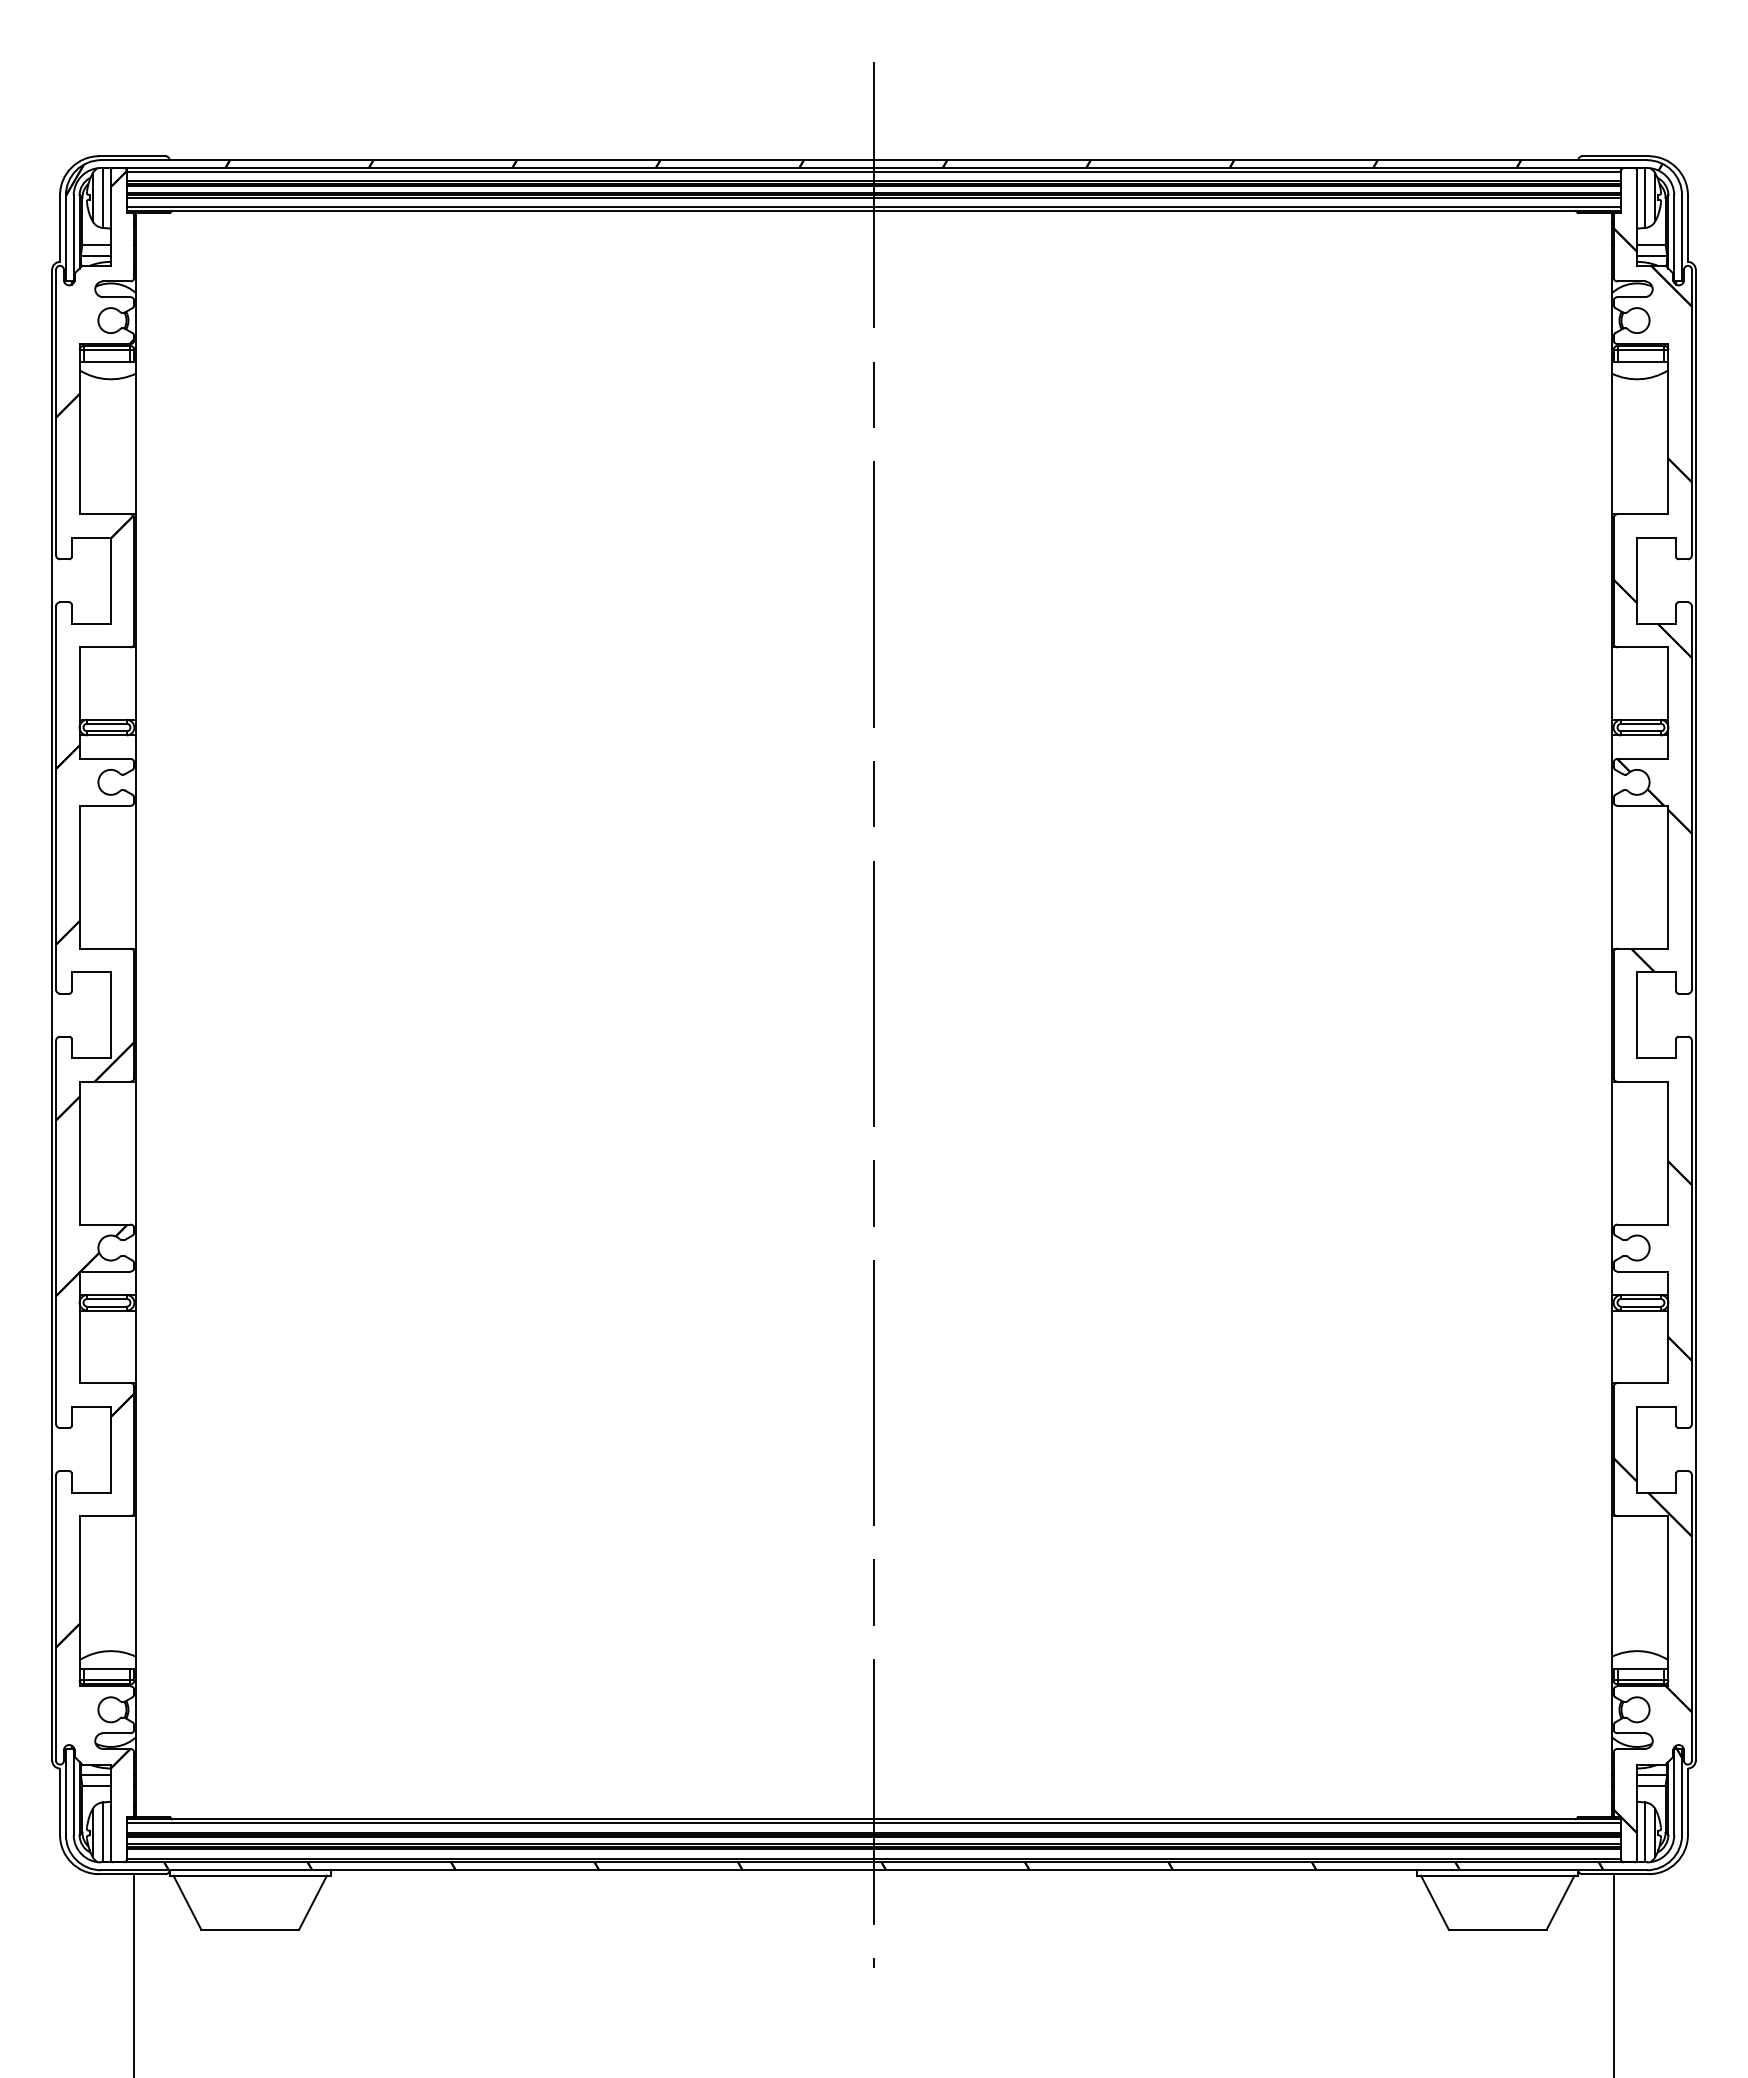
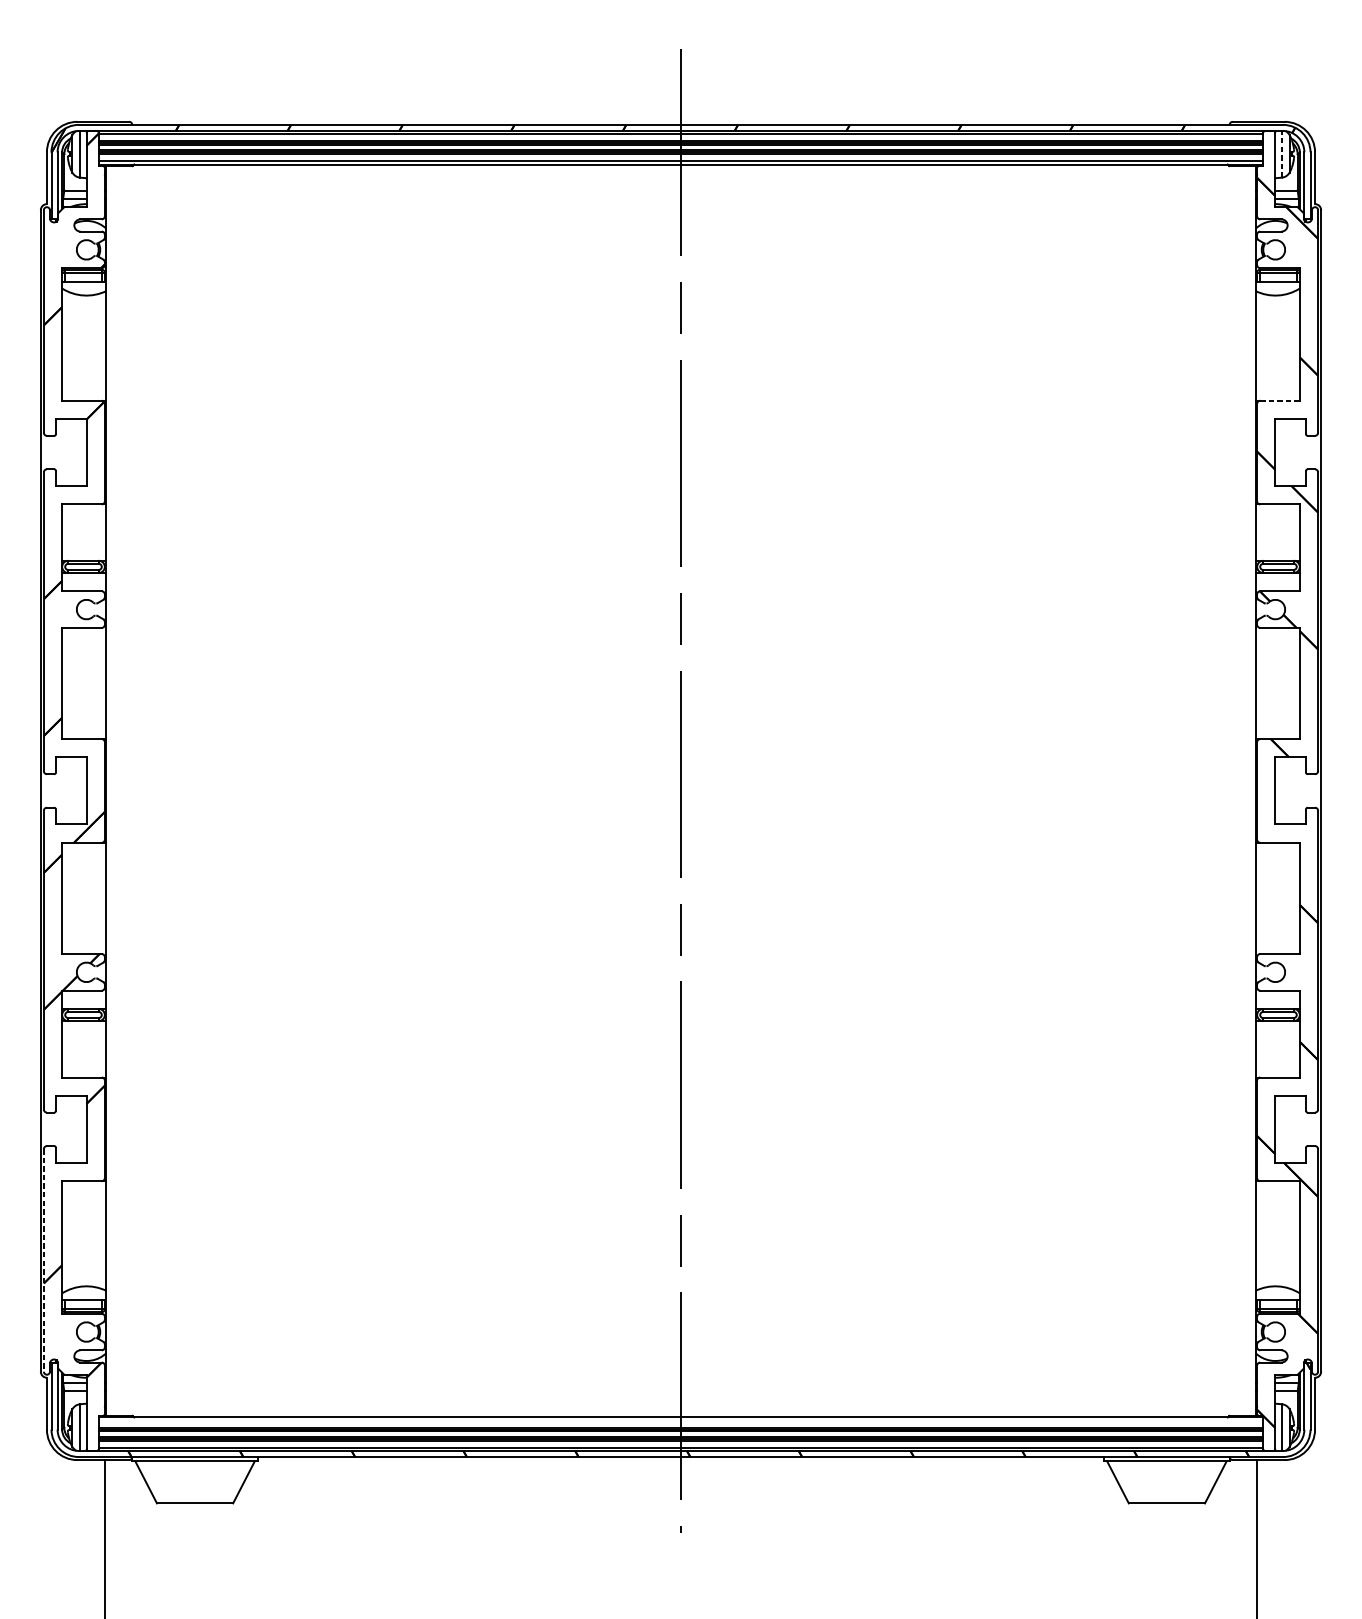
line: (1645, 197) -> (1281, 153), solid -> dashed
line: (1642, 514) -> (1279, 400), solid -> dashed
line: (56, 1617) -> (44, 1260), solid -> dashed
line: (873, 1823) -> (680, 1420), removed

